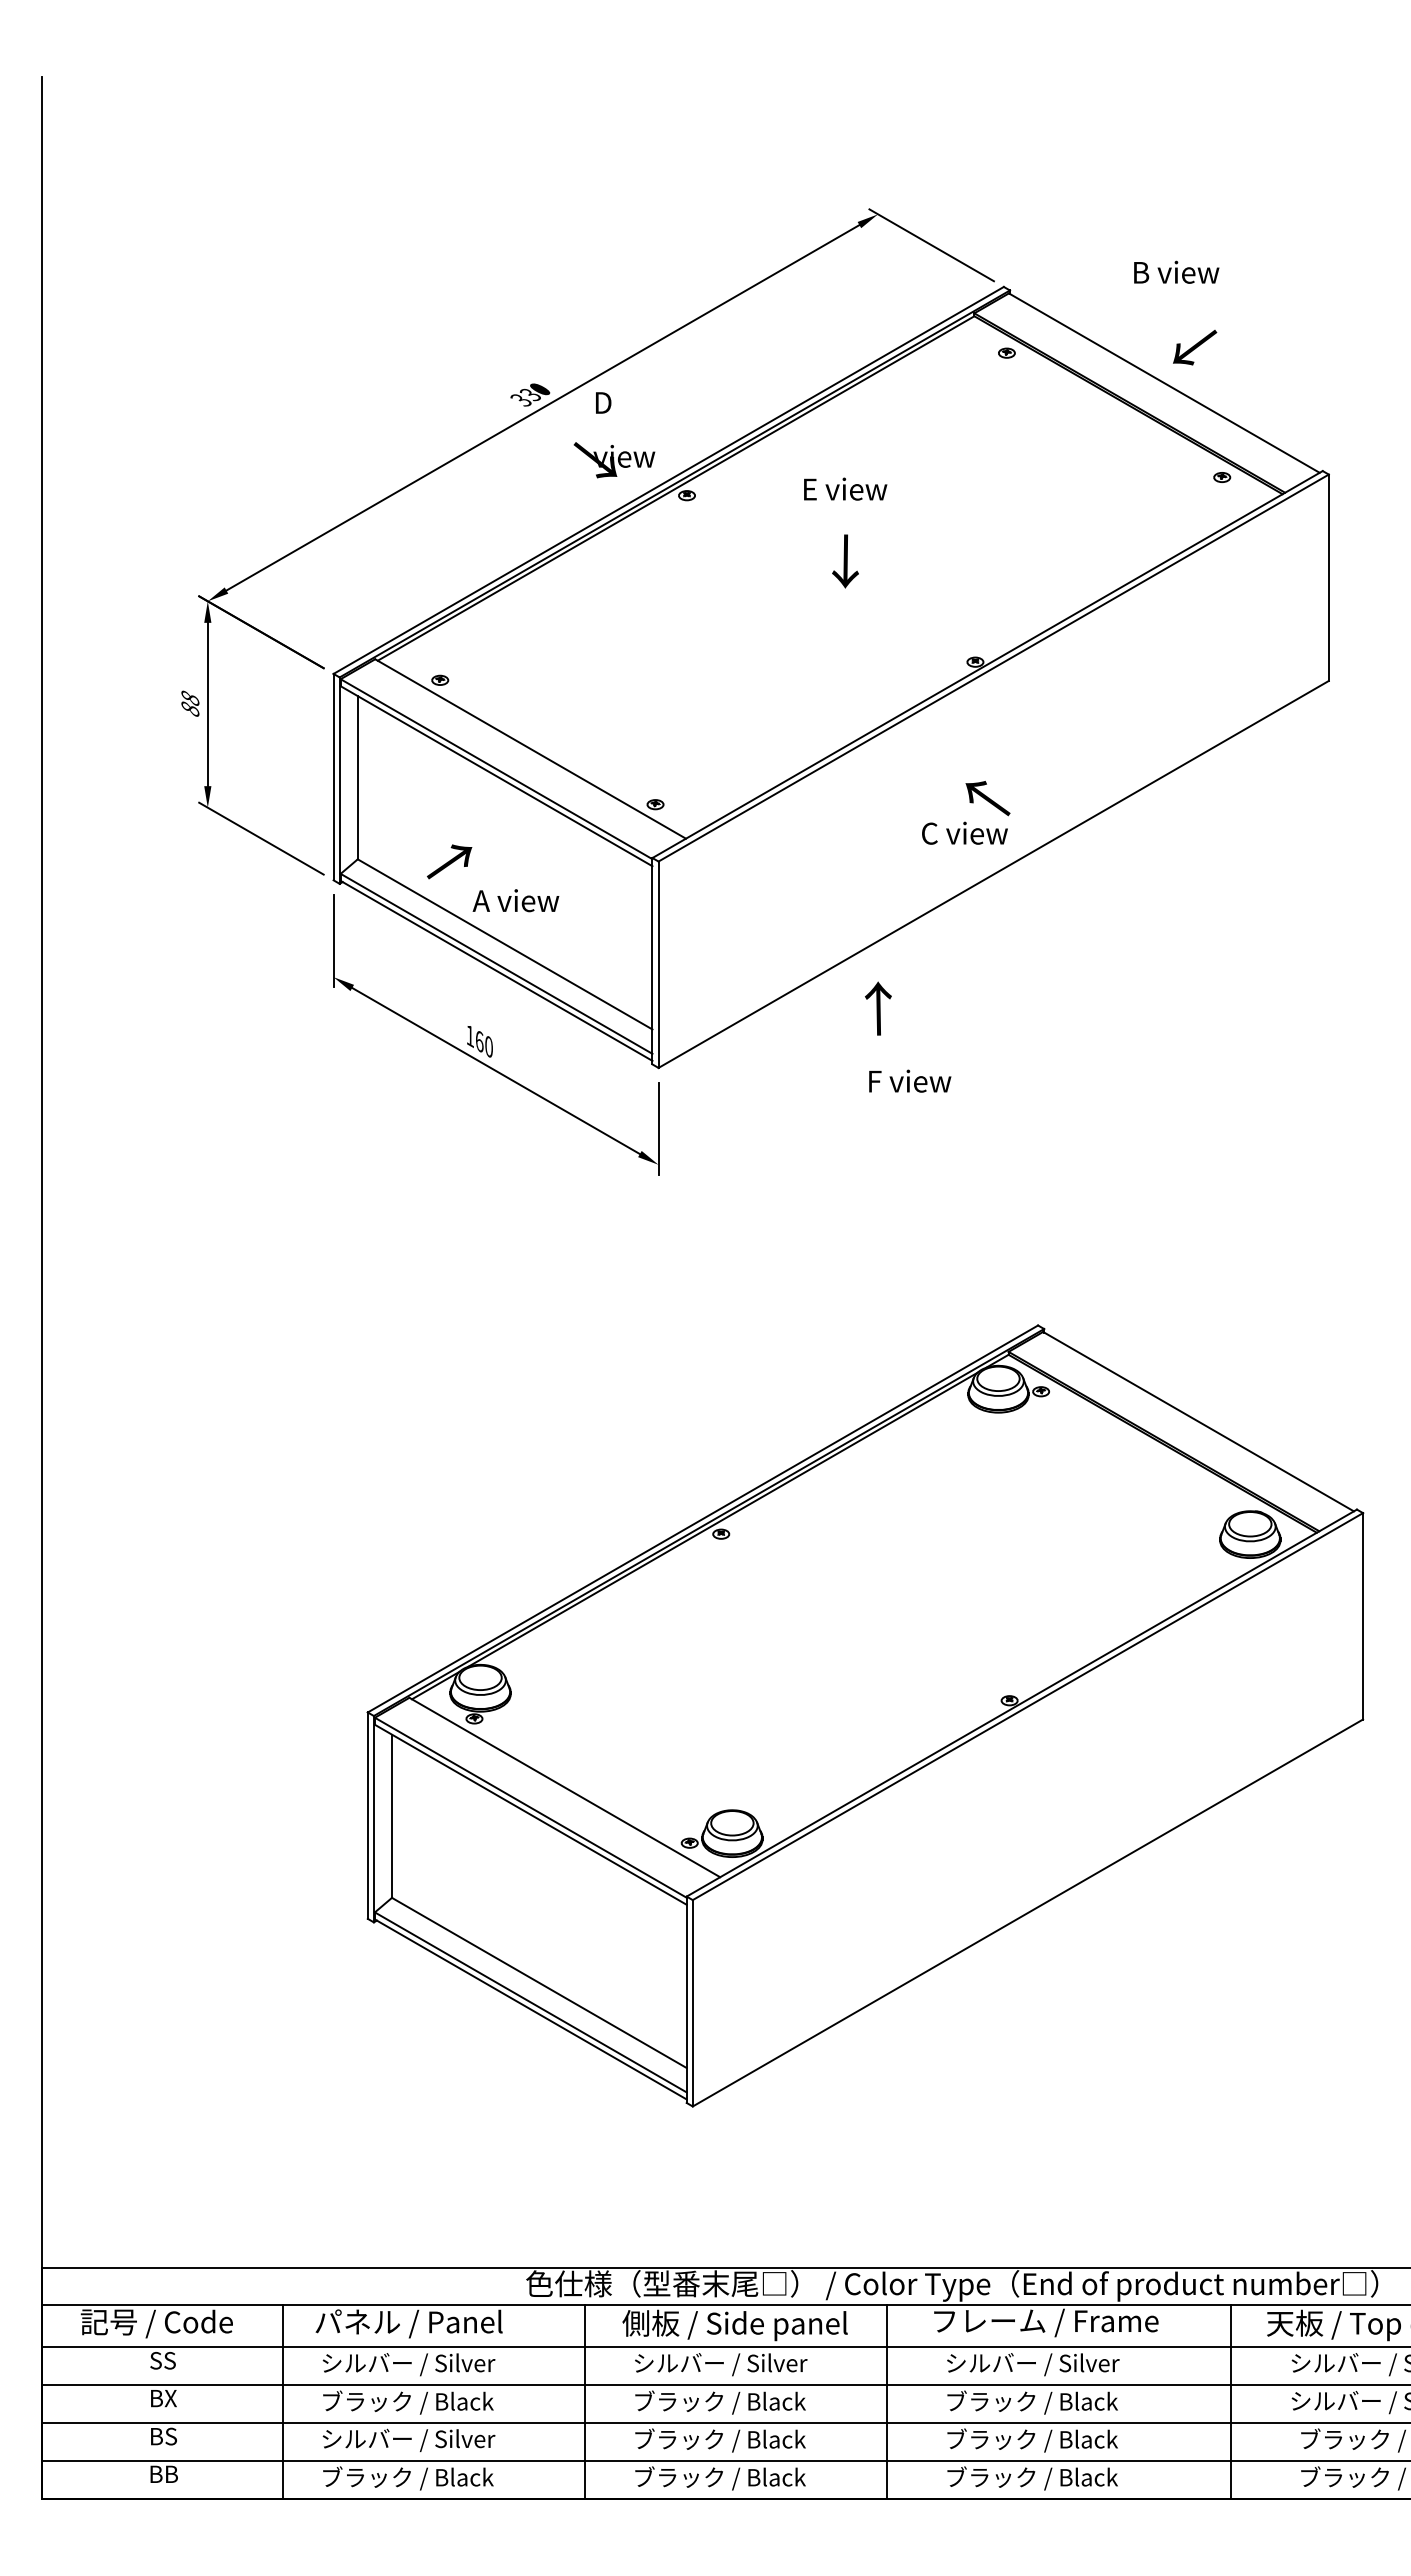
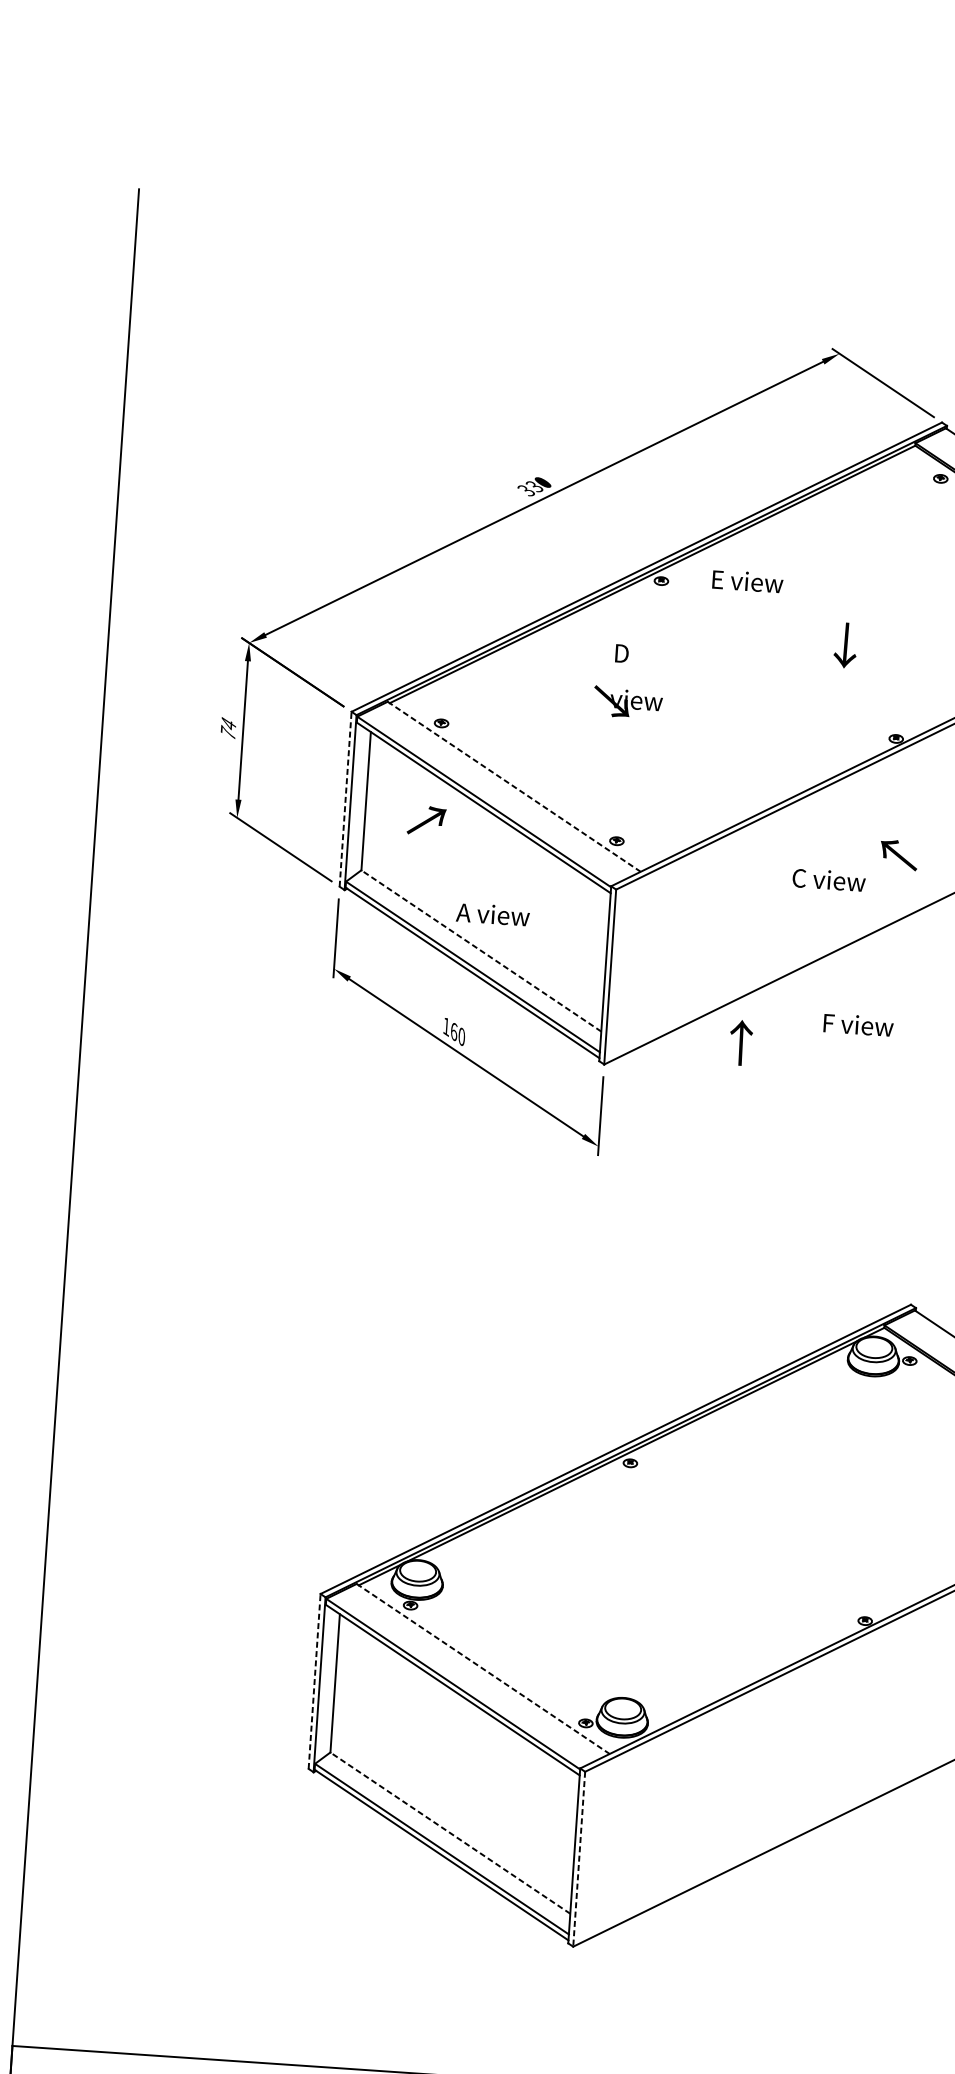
text: (614, 435) -> (629, 681), moved
text: (845, 488) -> (747, 580), moved
text: (845, 561) -> (845, 645), moved
text: (190, 703) -> (228, 728), 88 -> 74
line: (531, 749) -> (514, 787), solid -> dashed
line: (333, 776) -> (345, 798), solid -> dashed
text: (964, 832) -> (828, 879), moved
text: (449, 861) -> (426, 820), moved
line: (504, 944) -> (480, 951), solid -> dashed
text: (878, 1008) -> (741, 1042), moved
text: (910, 1080) -> (858, 1024), moved
line: (565, 1787) -> (483, 1668), solid -> dashed
line: (367, 1815) -> (314, 1681), solid -> dashed
line: (538, 1982) -> (449, 1832), solid -> dashed
line: (692, 2003) -> (578, 1859), solid -> dashed

